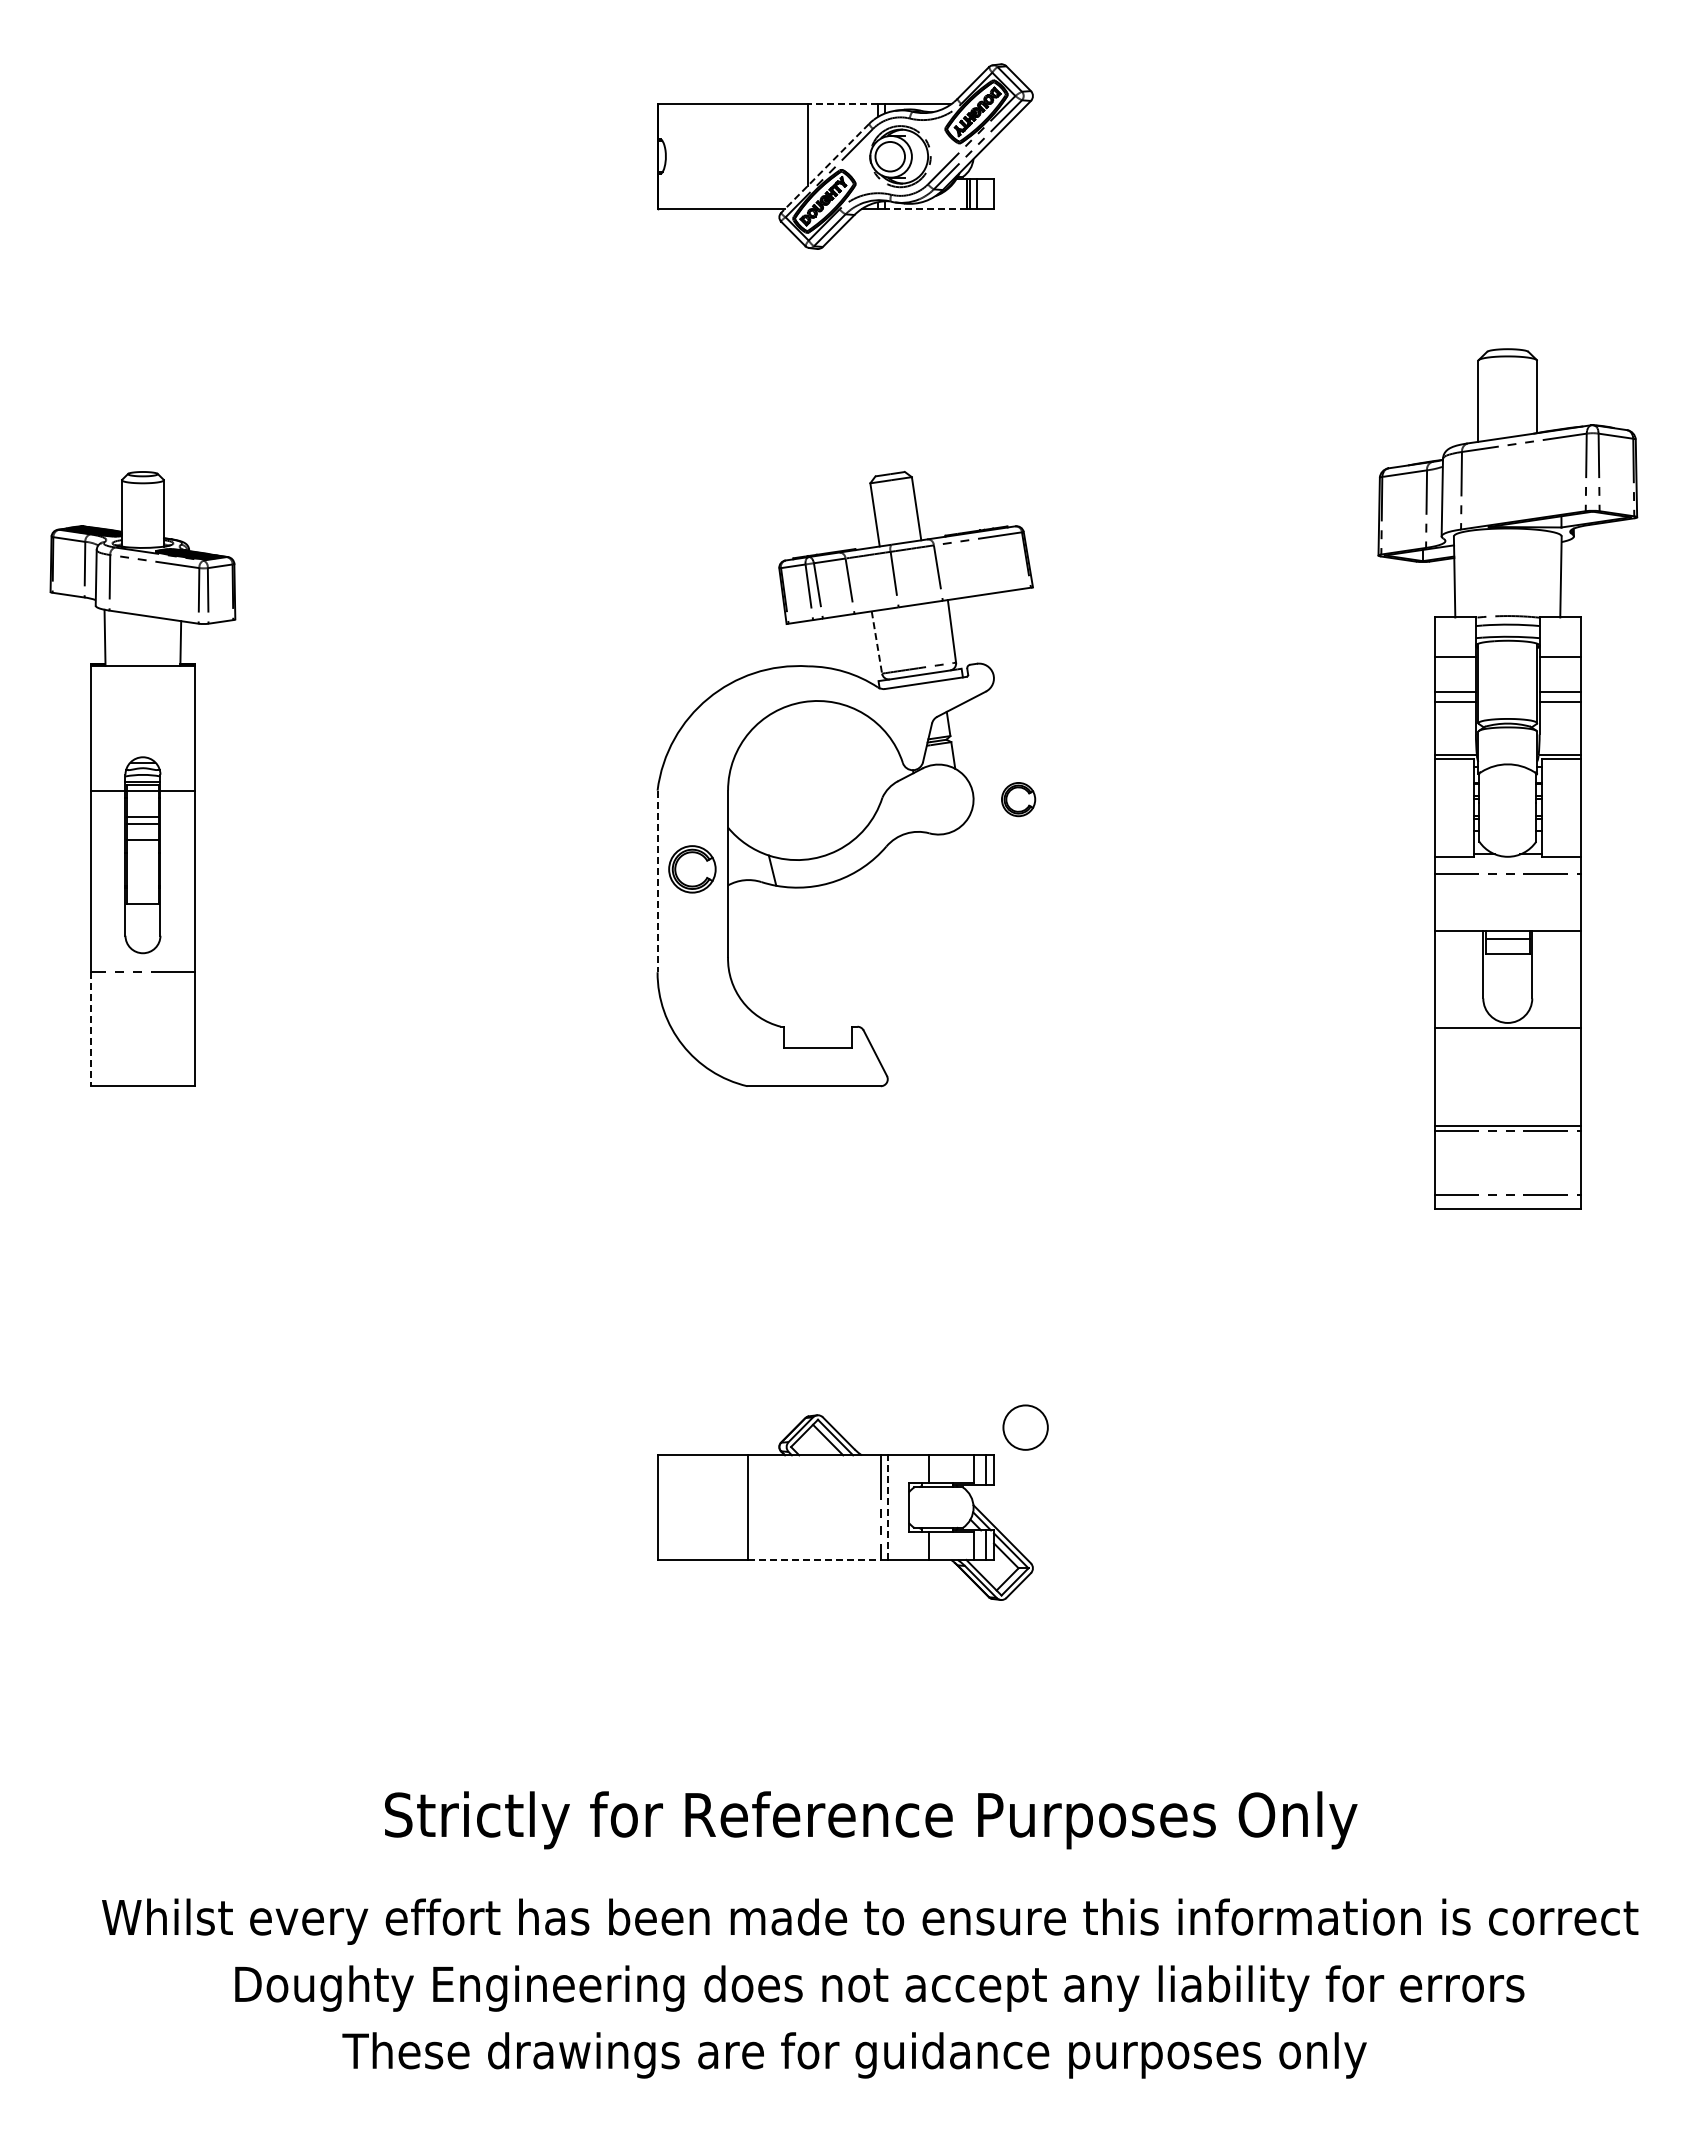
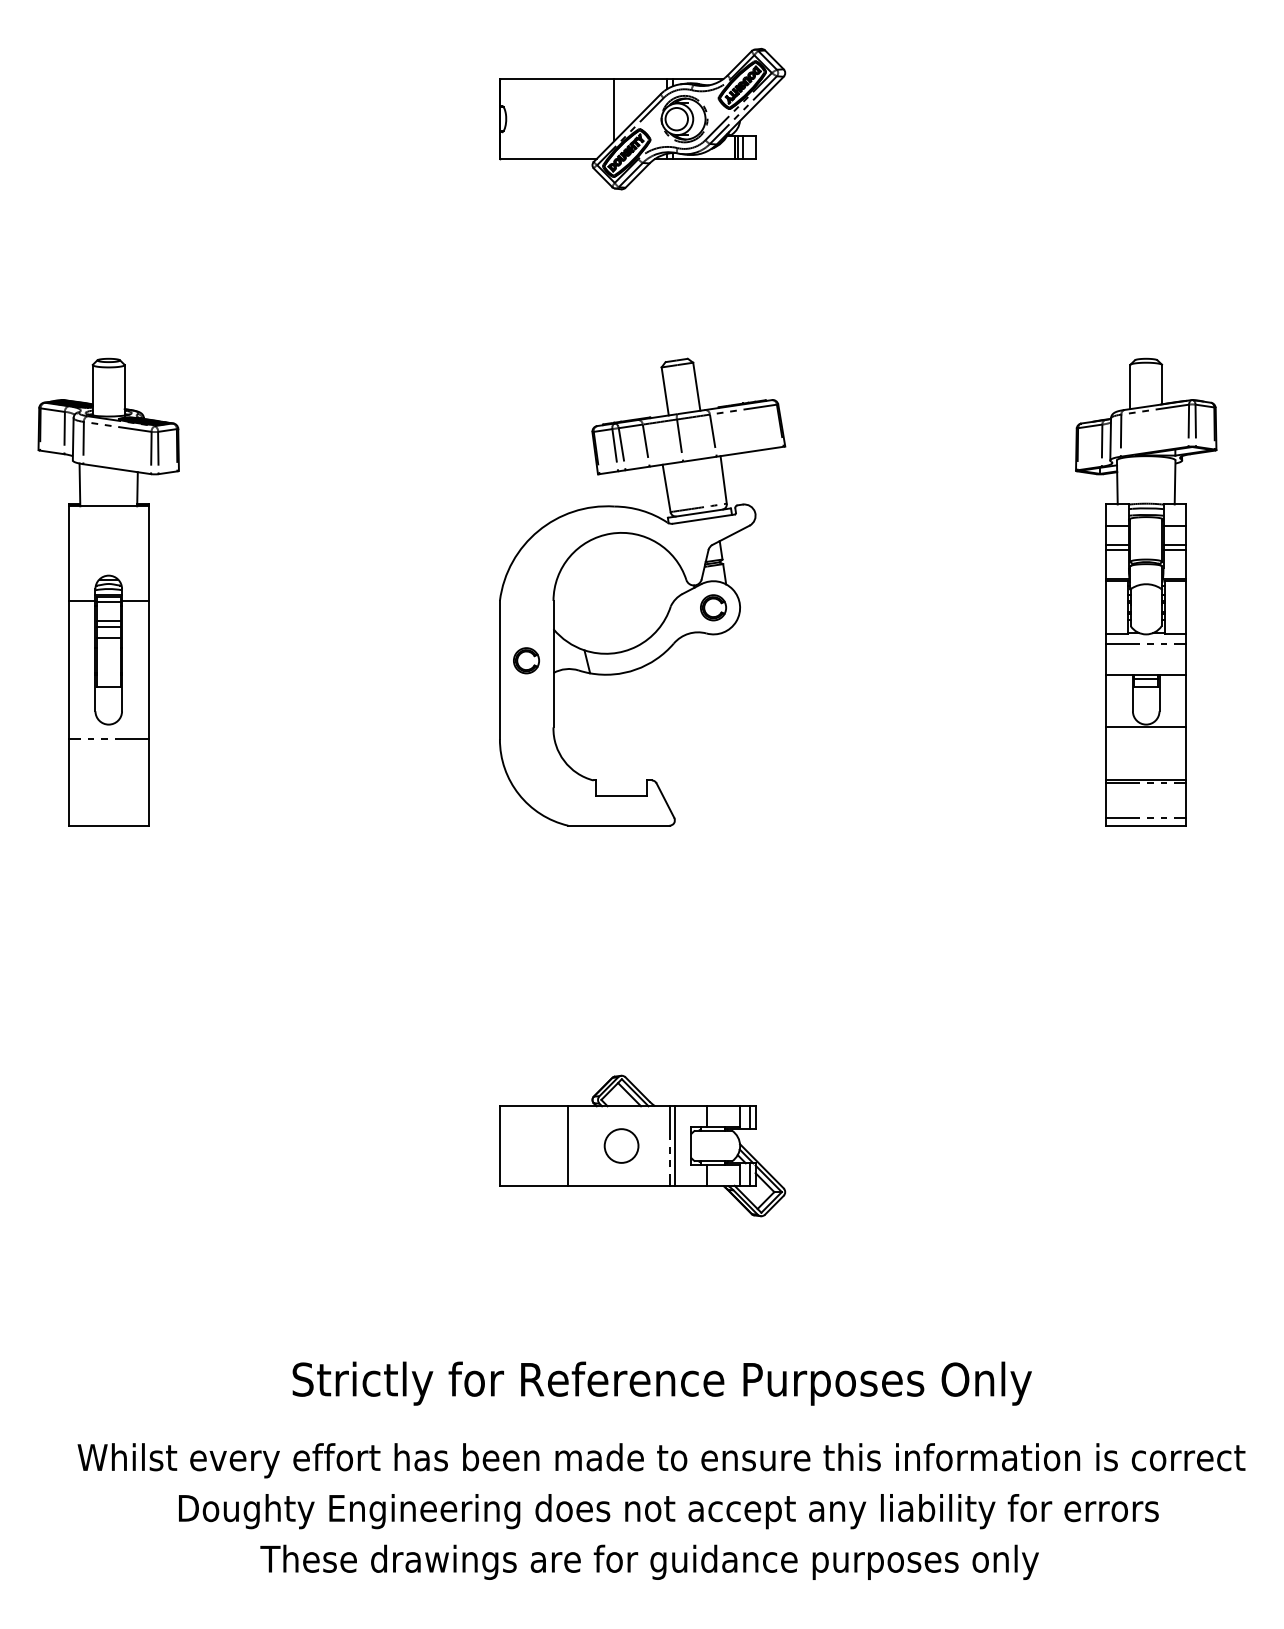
line: (842, 104) -> (640, 79), dashed -> solid
line: (825, 168) -> (627, 128), dashed -> solid
line: (925, 208) -> (703, 158), dashed -> solid
line: (876, 642) -> (666, 488), dashed -> solid
part: (1507, 778) -> (1145, 591), size x0.71
part: (1018, 799) -> (713, 607), moved
part: (692, 868) -> (526, 660), size x0.71
line: (657, 881) -> (499, 670), dashed -> solid
line: (90, 1029) -> (68, 782), dashed -> solid
circle: (1025, 1427) -> (621, 1145), moved
line: (887, 1507) -> (674, 1145), dashed -> solid
line: (814, 1559) -> (619, 1185), dashed -> solid

